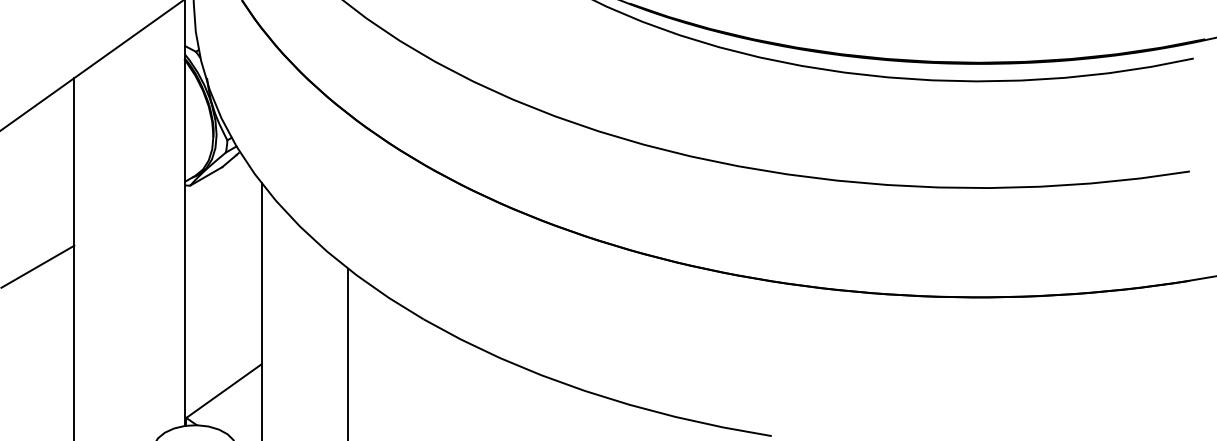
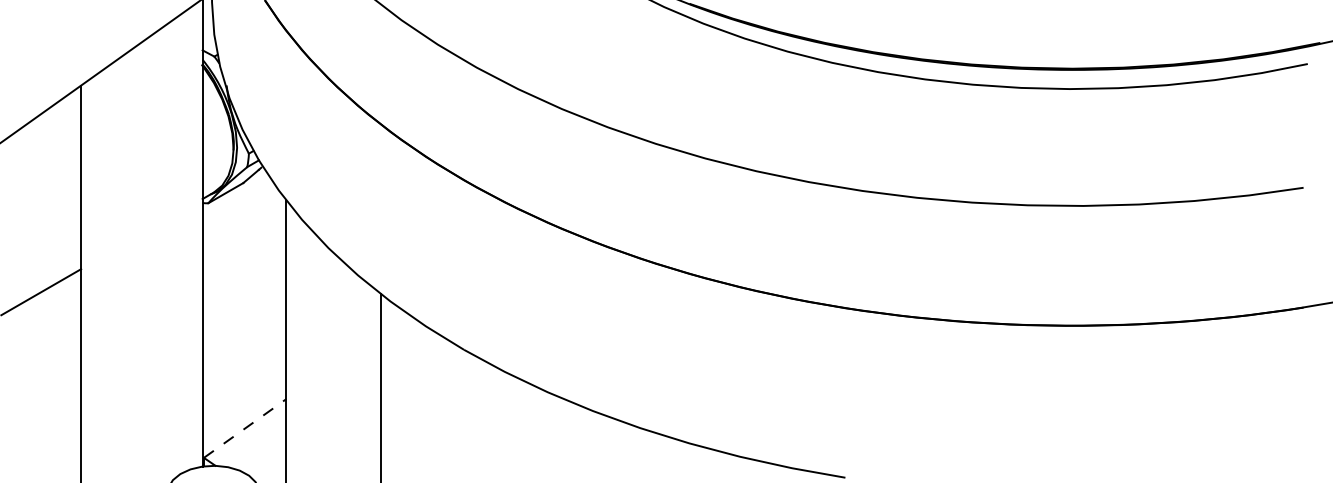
line: (224, 390) -> (245, 427), solid -> dashed

